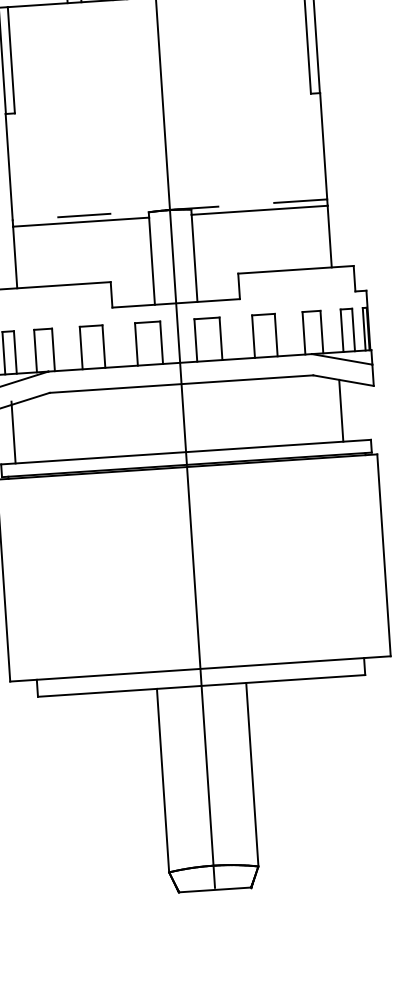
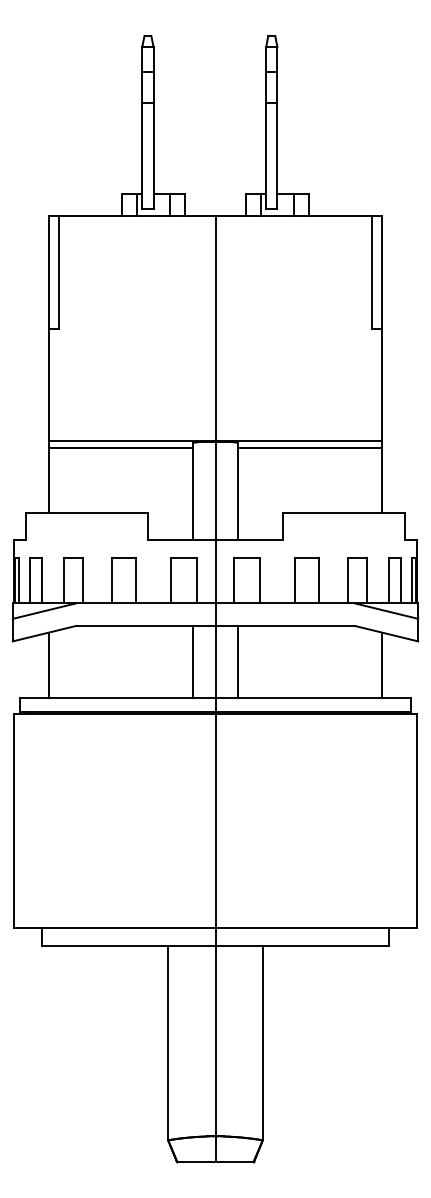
line: (169, 210) -> (215, 441), dashed -> solid
line: (205, 417) -> (238, 662), added
line: (162, 419) -> (192, 662), added
line: (13, 432) -> (48, 665), moved

